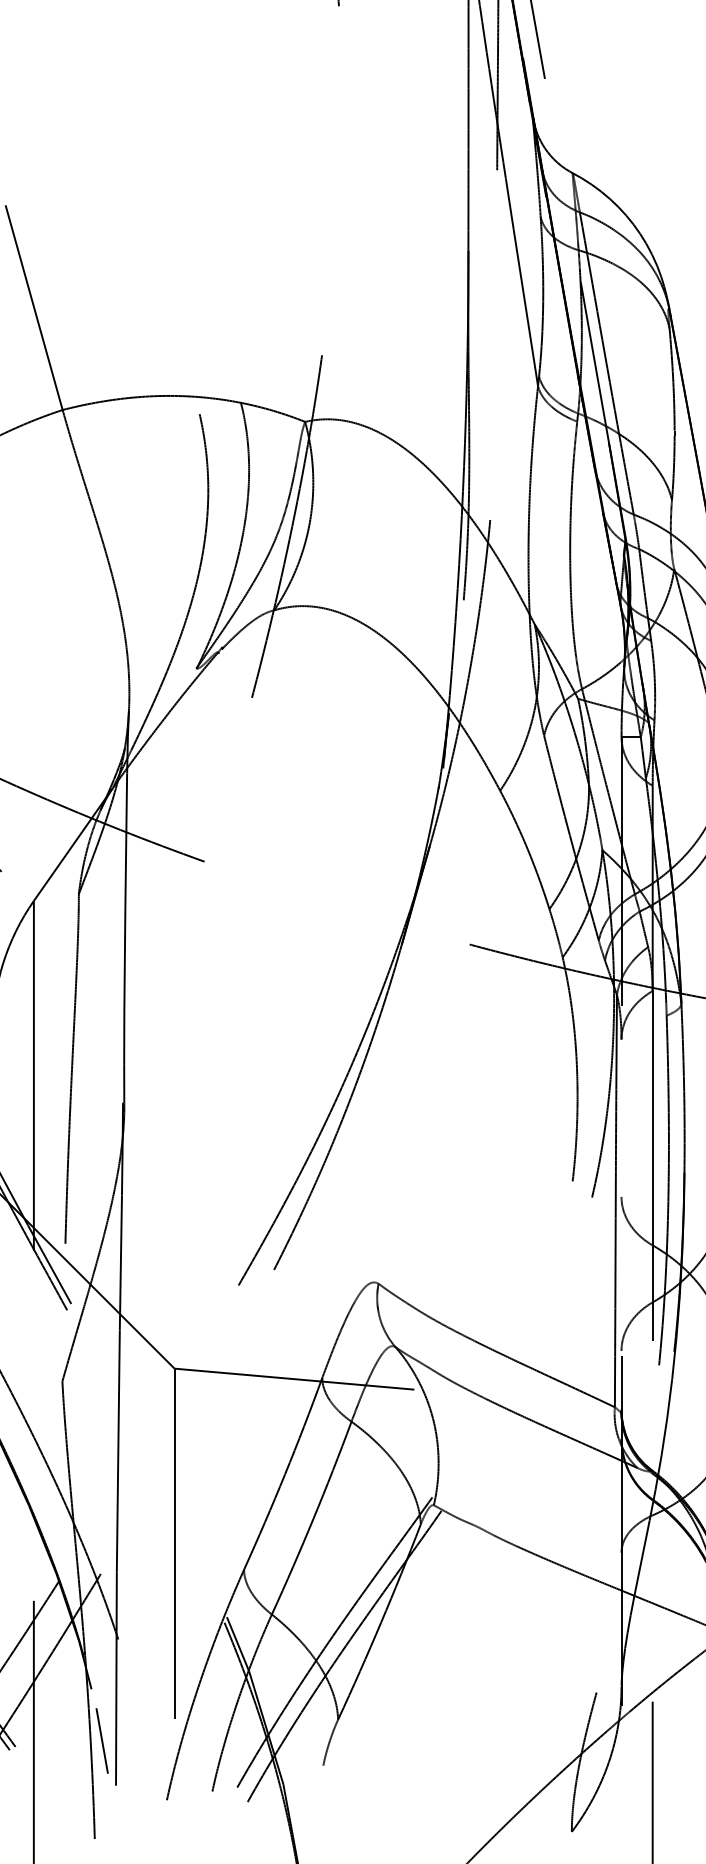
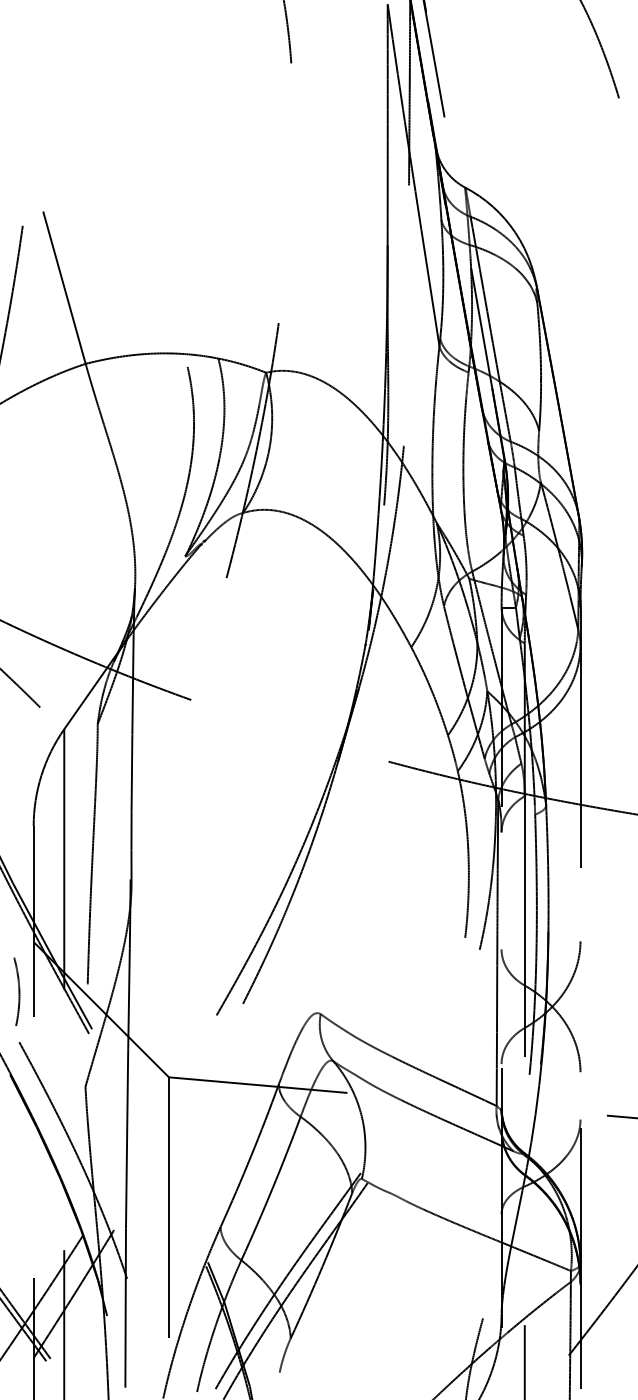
line: (101, 1741) -> (114, 1354), removed

